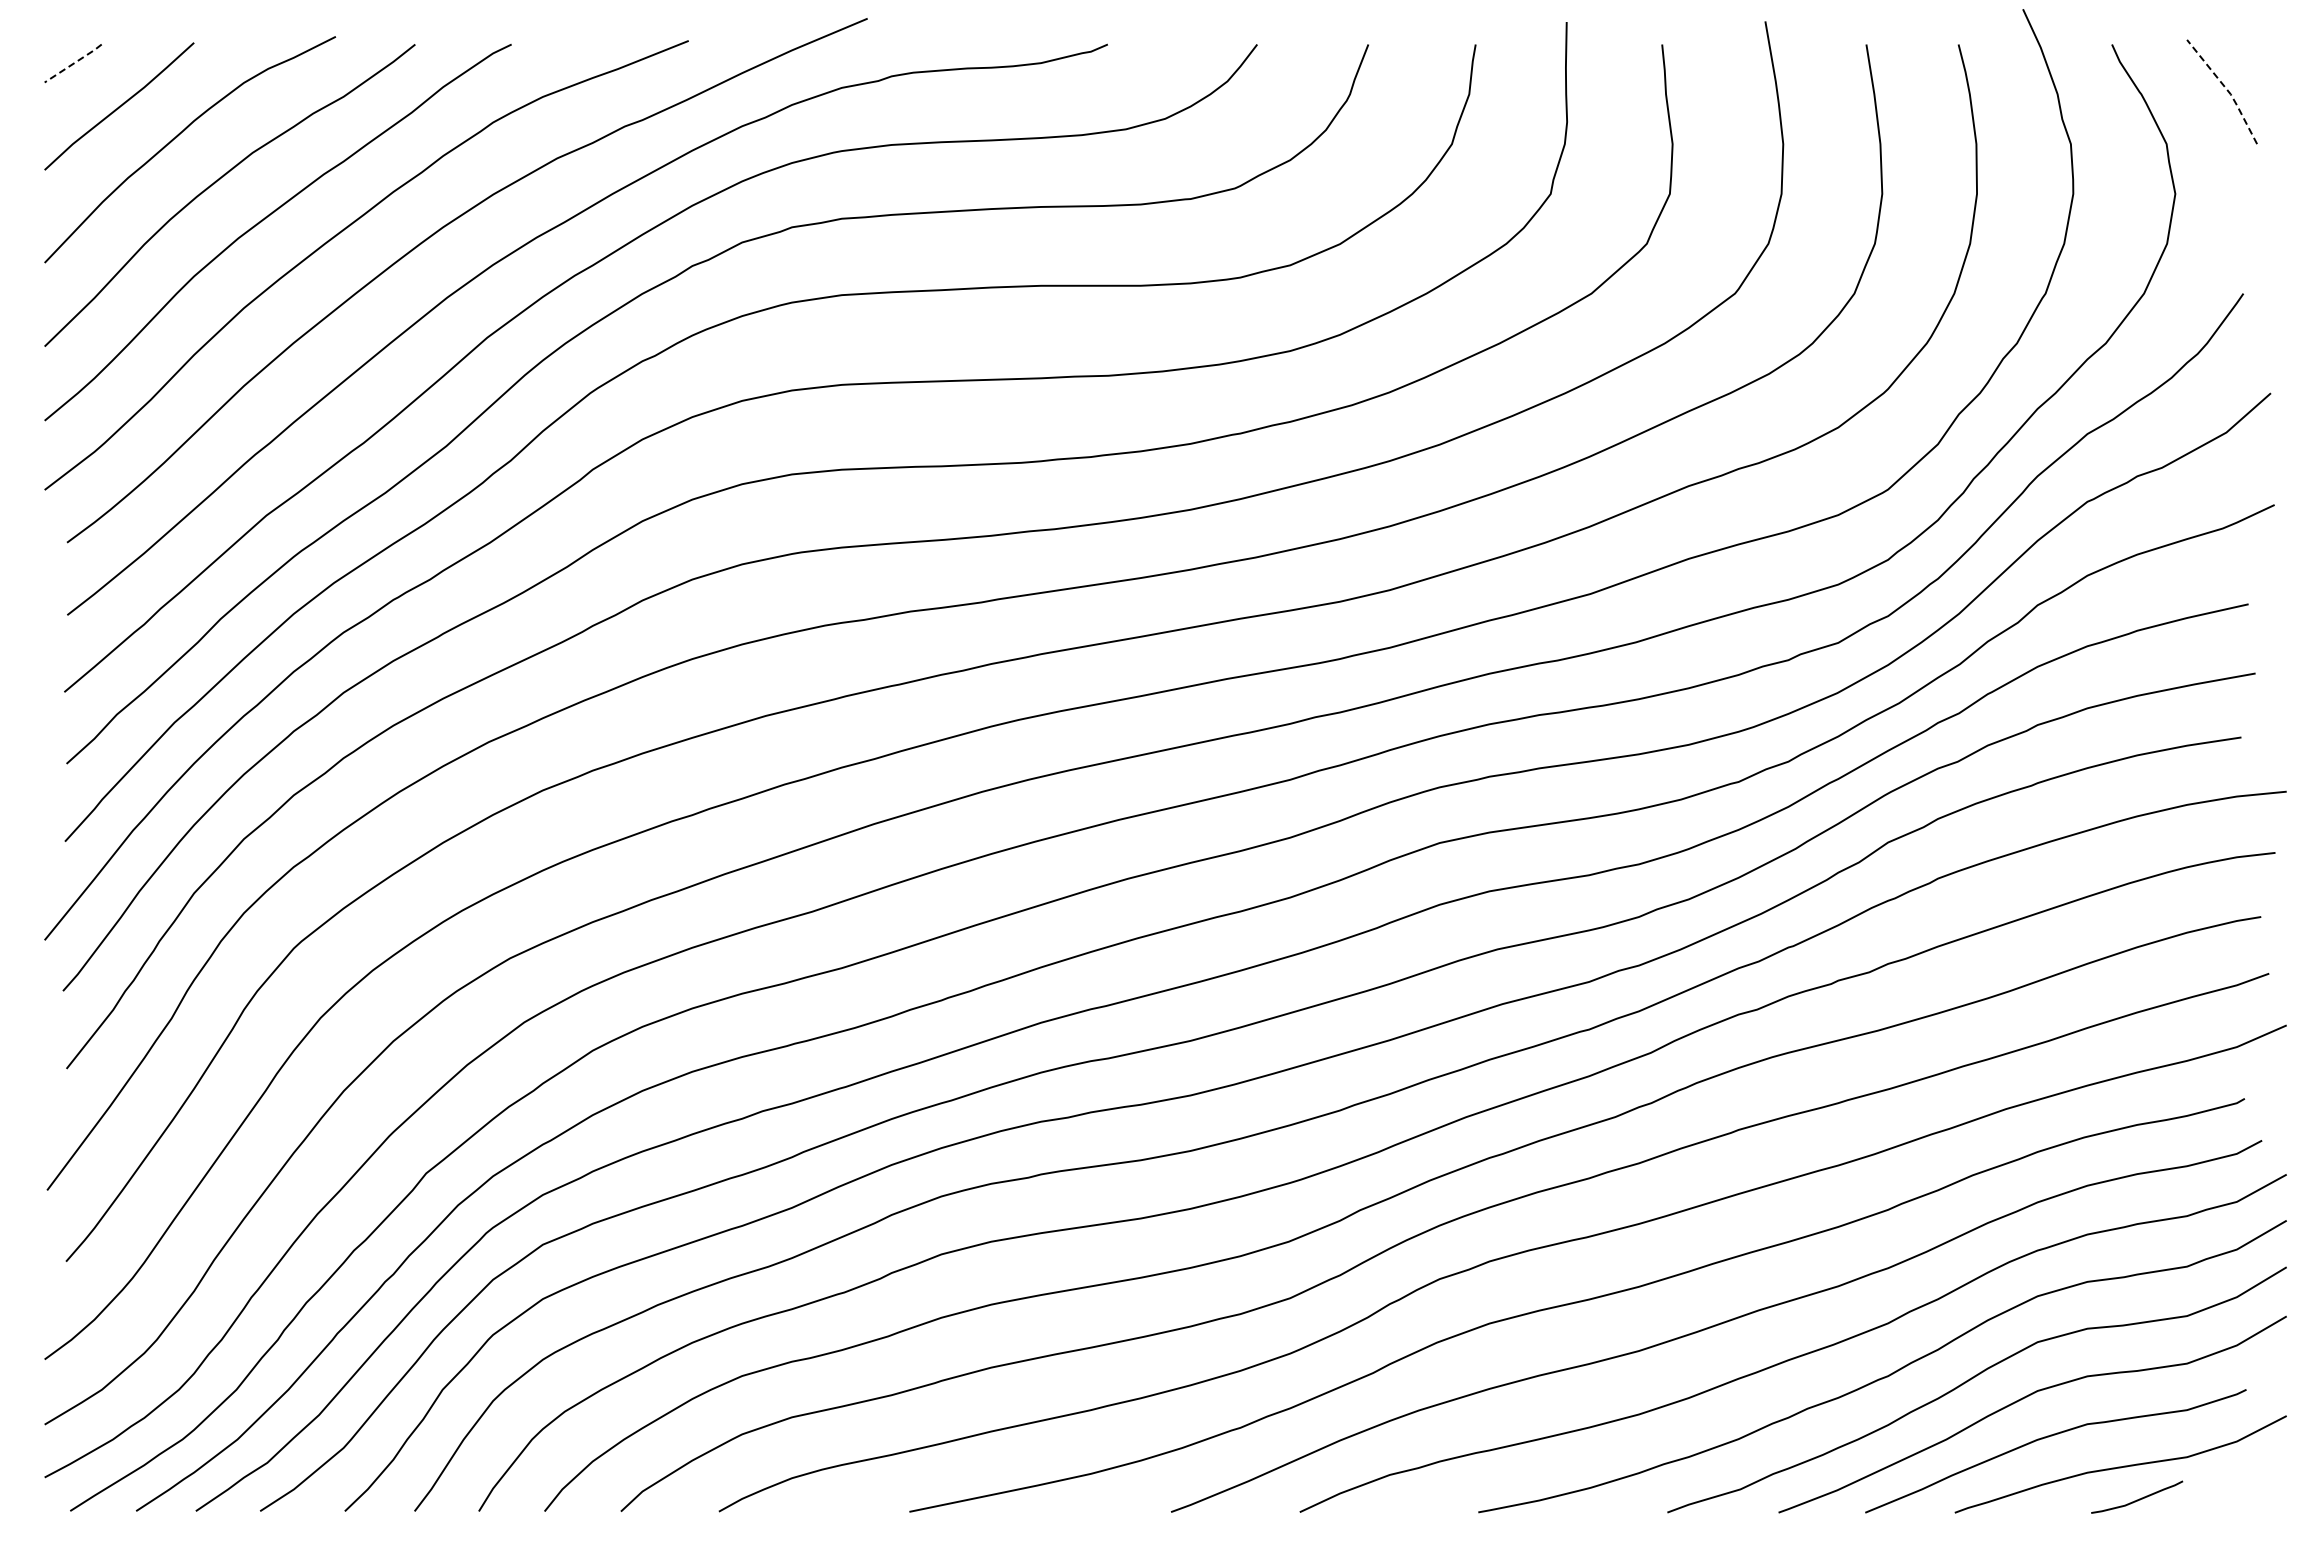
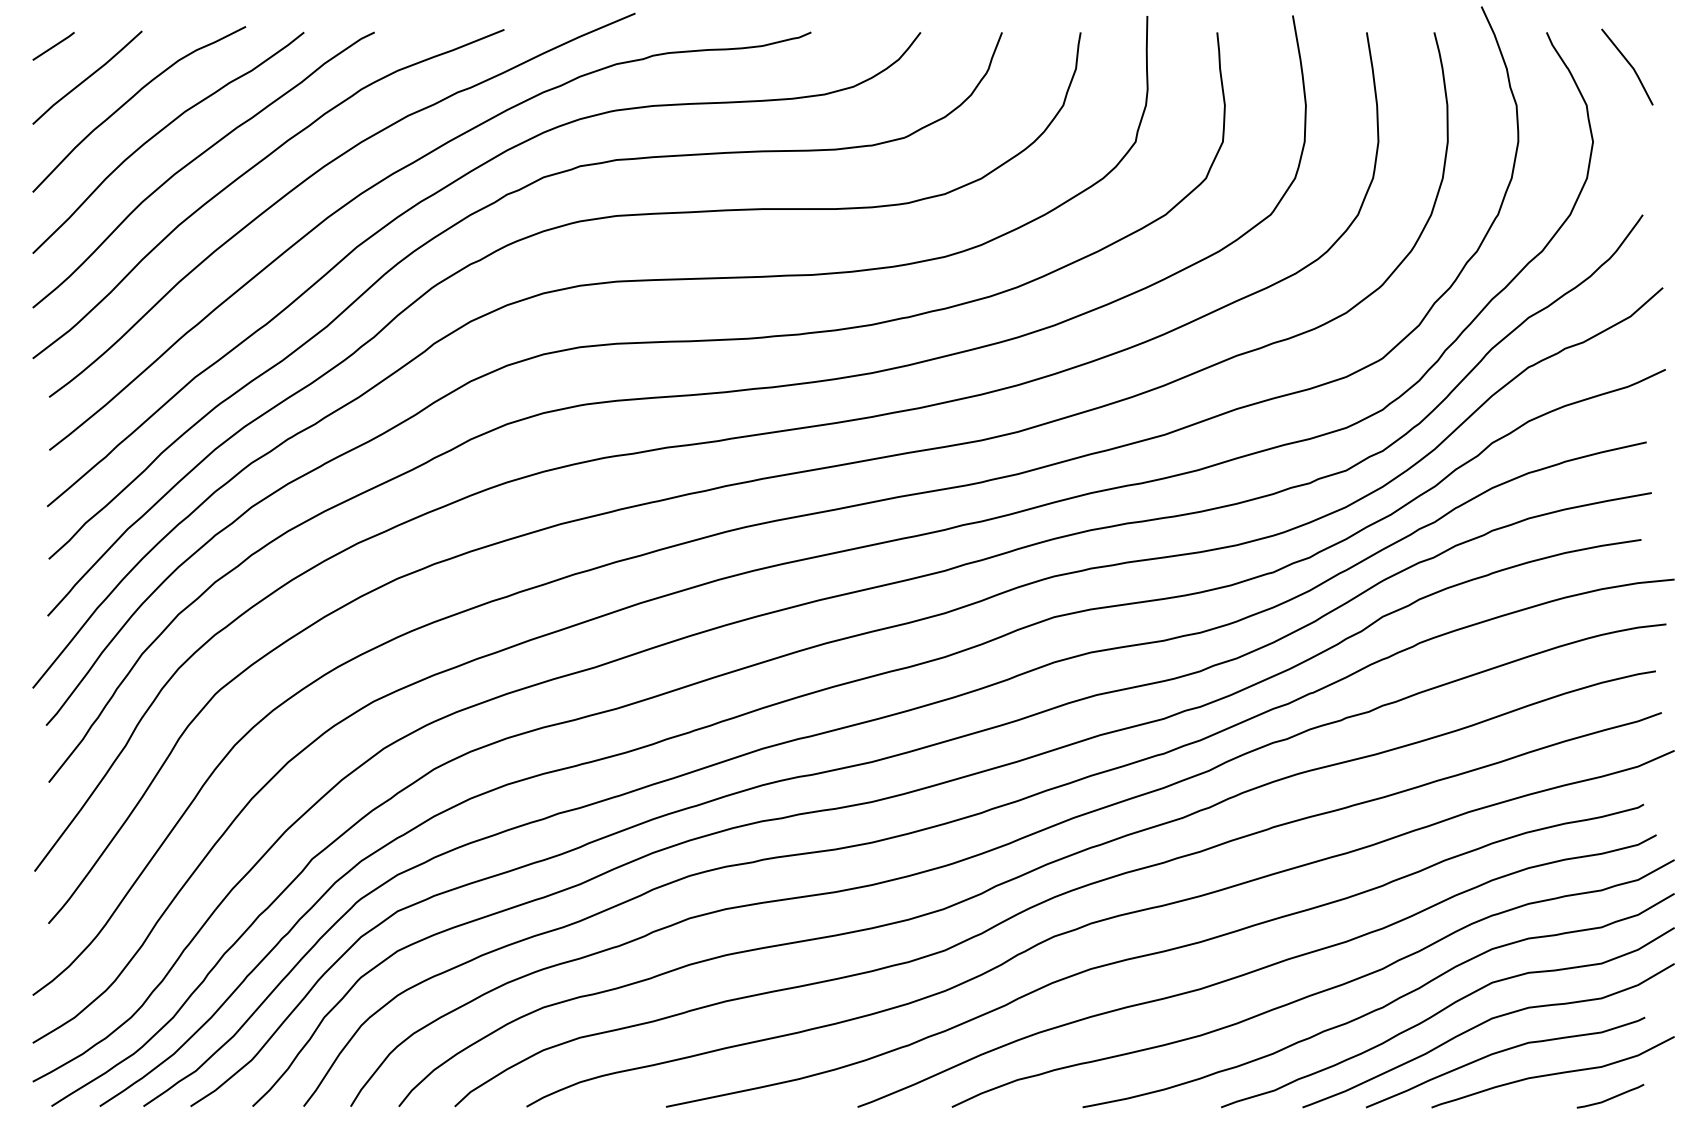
line: (73, 63) -> (53, 46), dashed -> solid
line: (2227, 89) -> (1631, 65), dashed -> solid
curve: (2139, 1498) -> (1612, 1097), moved

